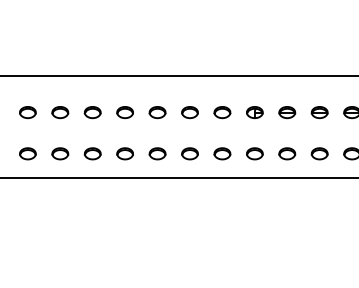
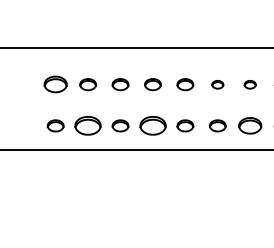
part: (27, 112) -> (55, 84), size x1.4
part: (189, 112) -> (217, 84), size x0.7
part: (222, 112) -> (250, 84), size x0.7
part: (60, 153) -> (88, 125), size x1.6
part: (124, 153) -> (152, 125), size x1.6
part: (222, 153) -> (250, 125), size x1.4

